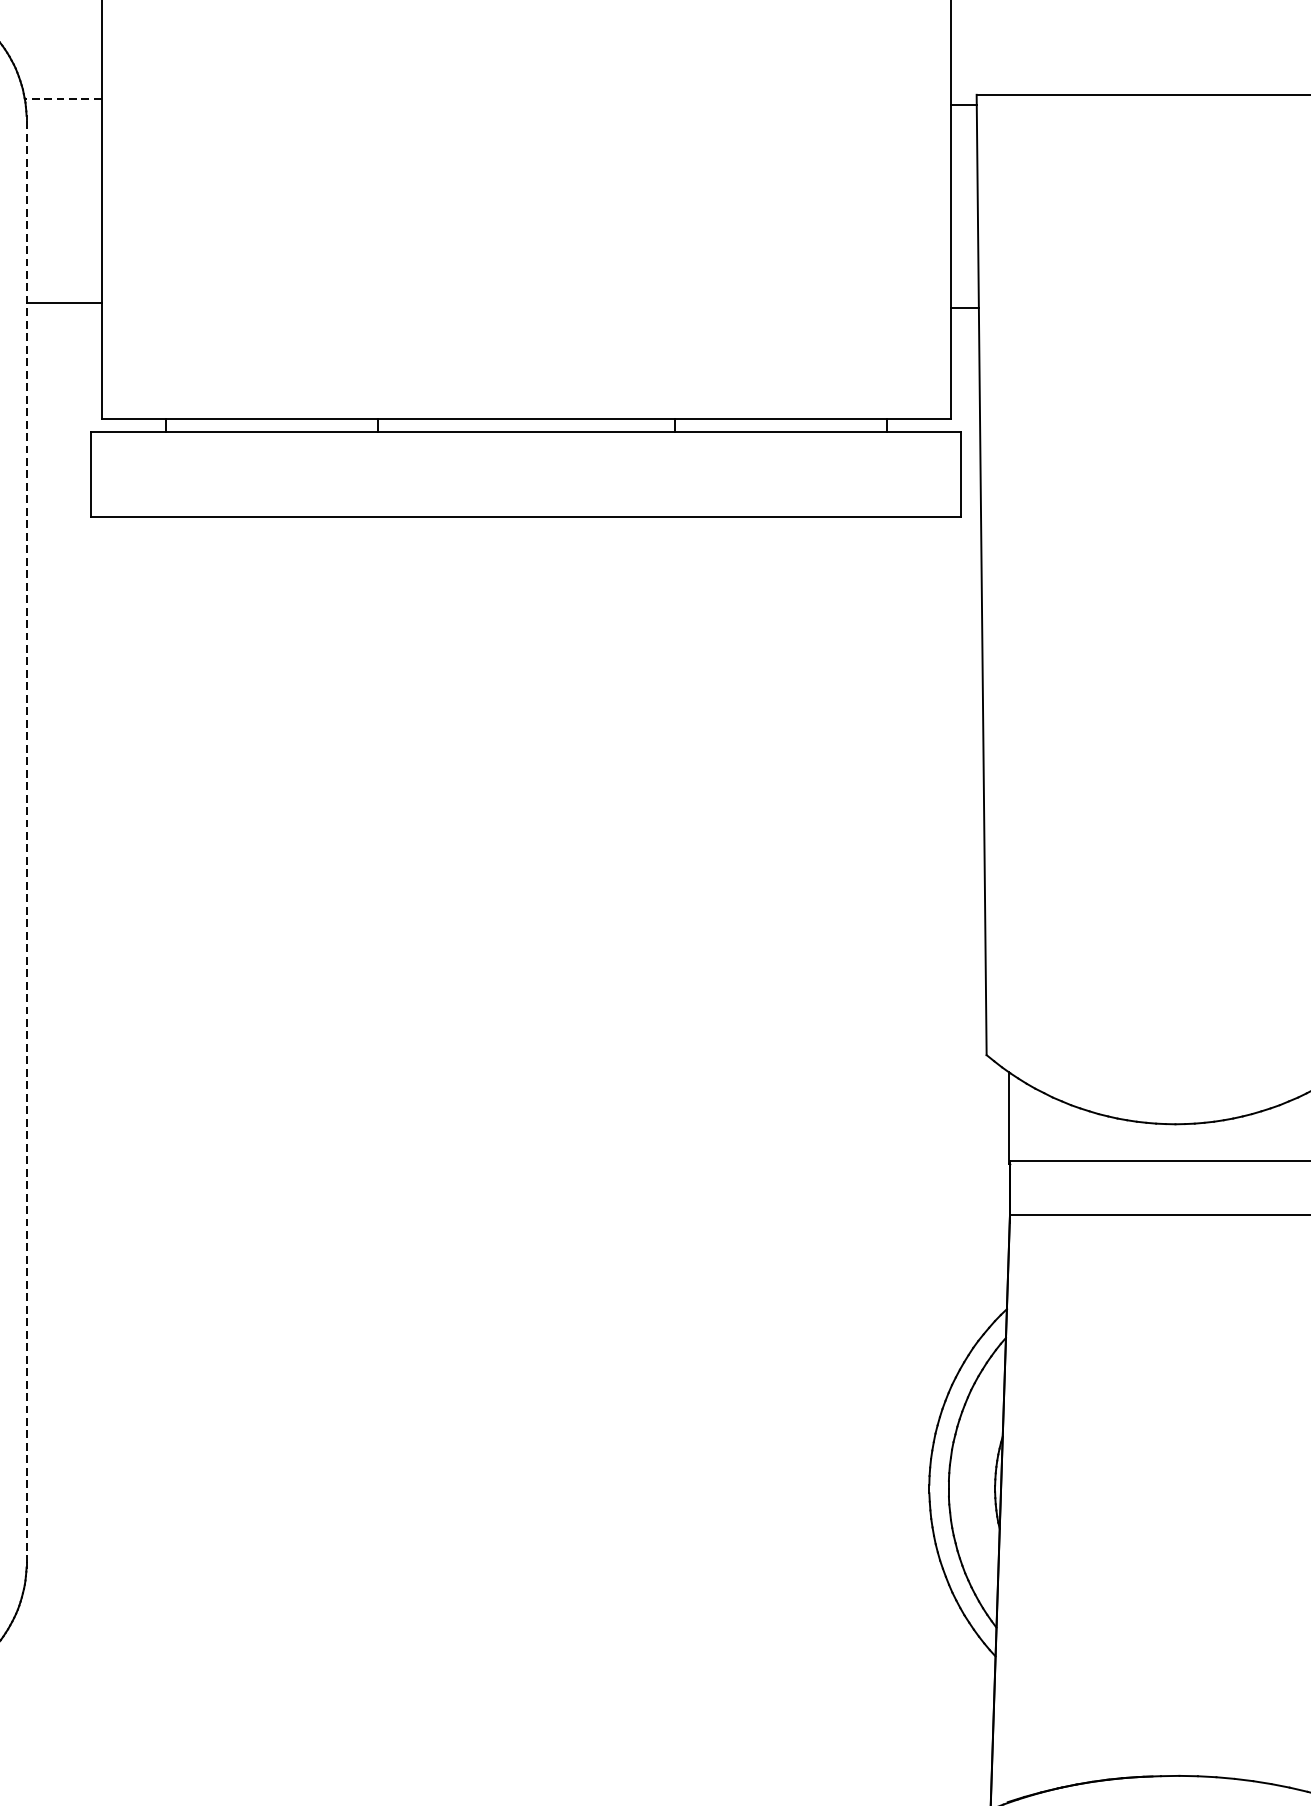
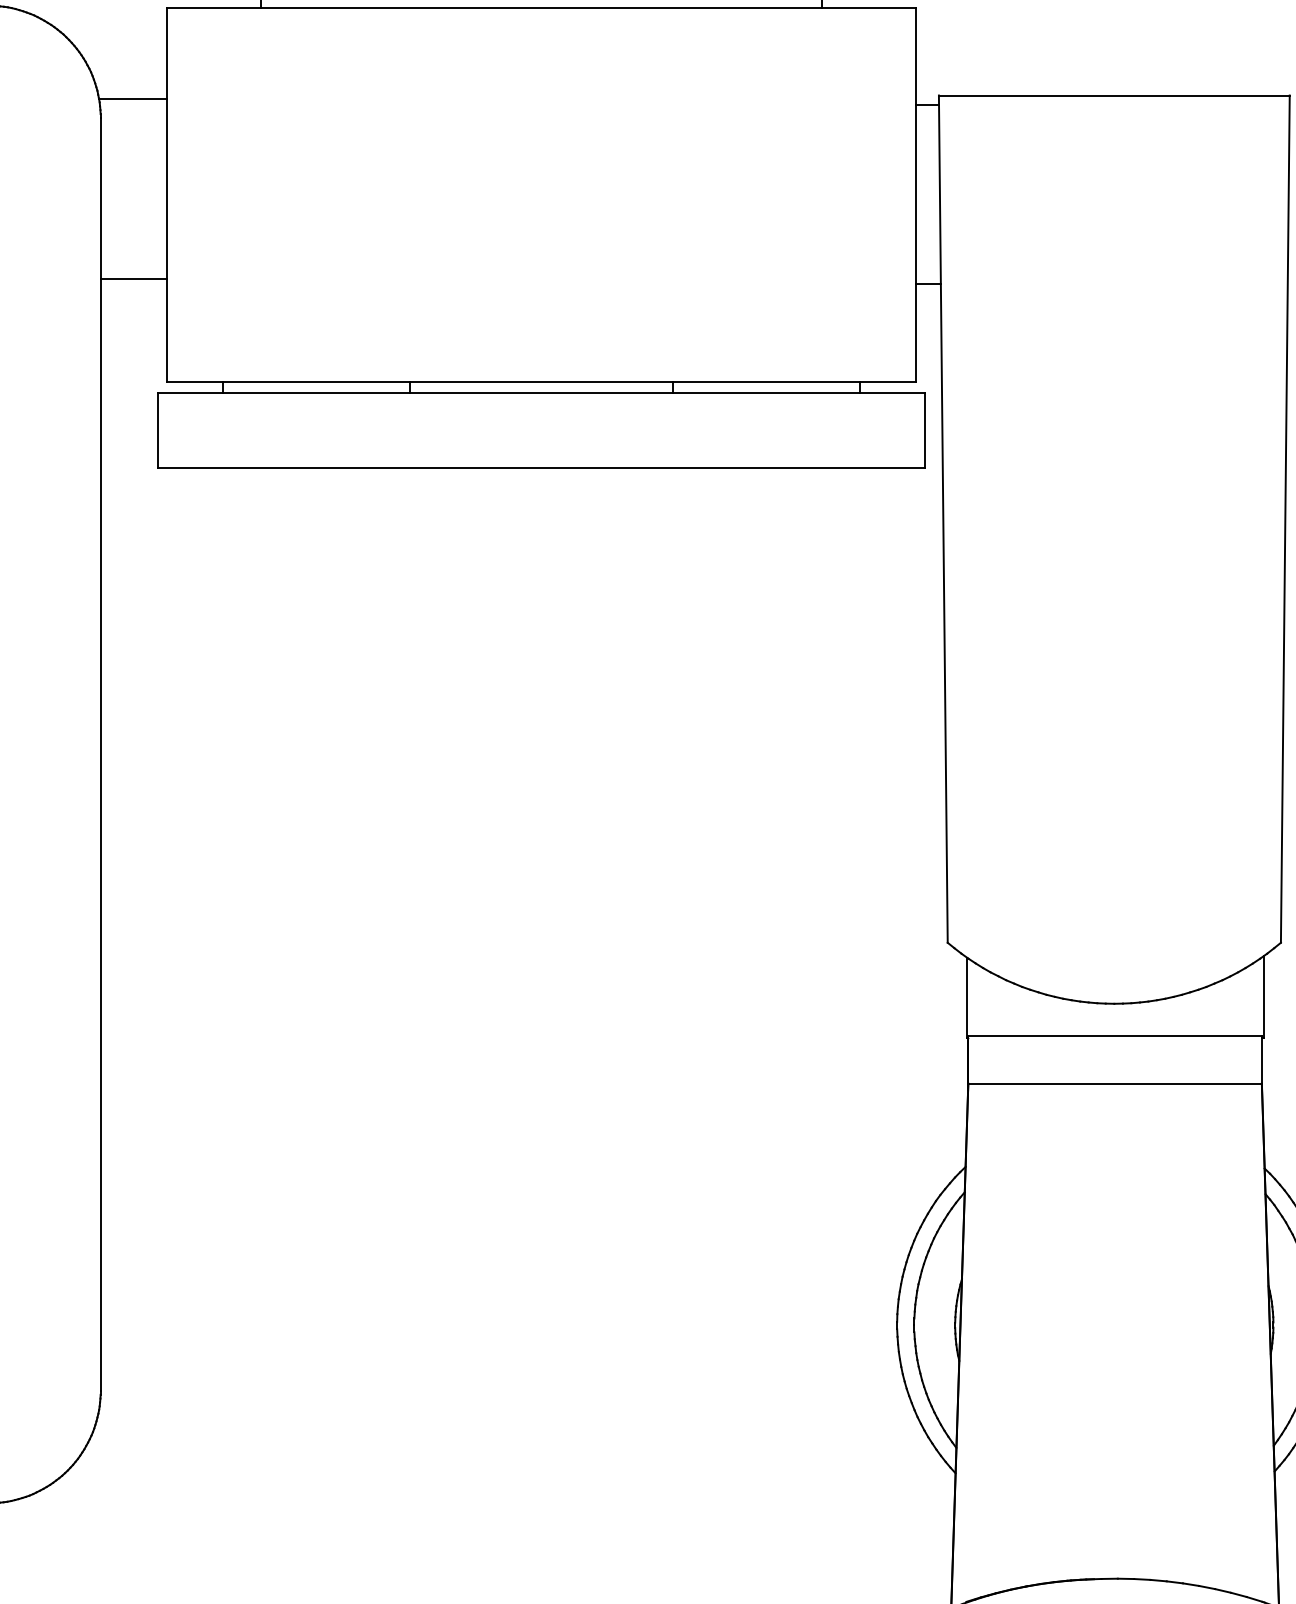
line: (63, 99) -> (133, 99), dashed -> solid
line: (26, 840) -> (100, 753), dashed -> solid

